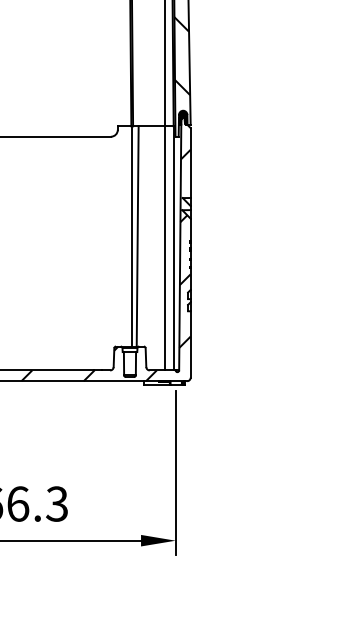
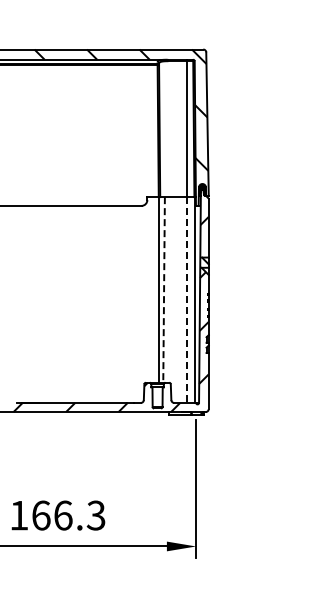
line: (138, 235) -> (164, 289), solid -> dashed
line: (164, 248) -> (186, 300), solid -> dashed

